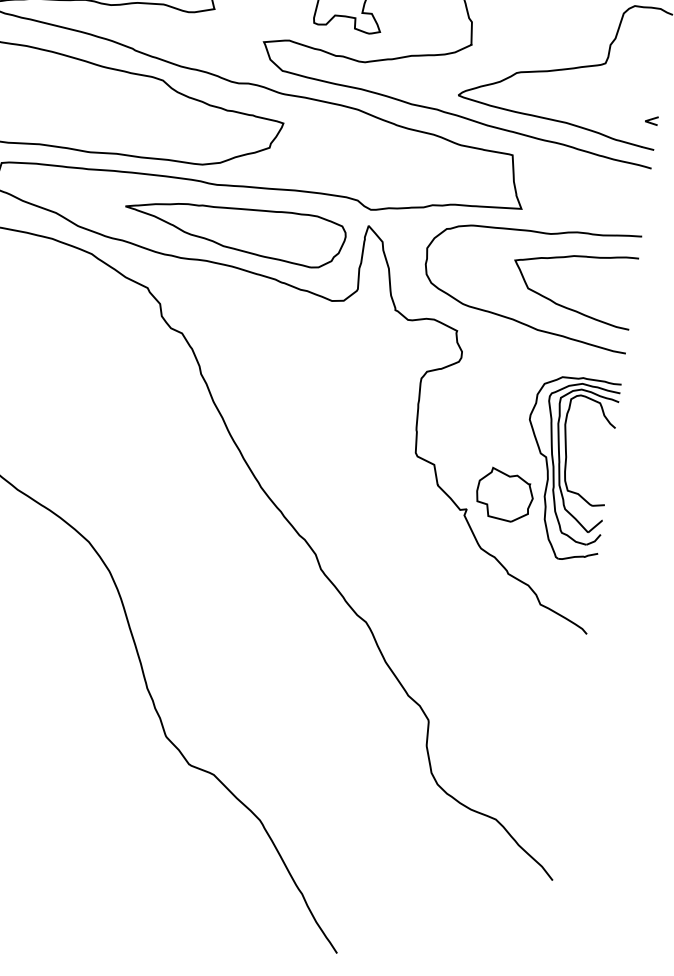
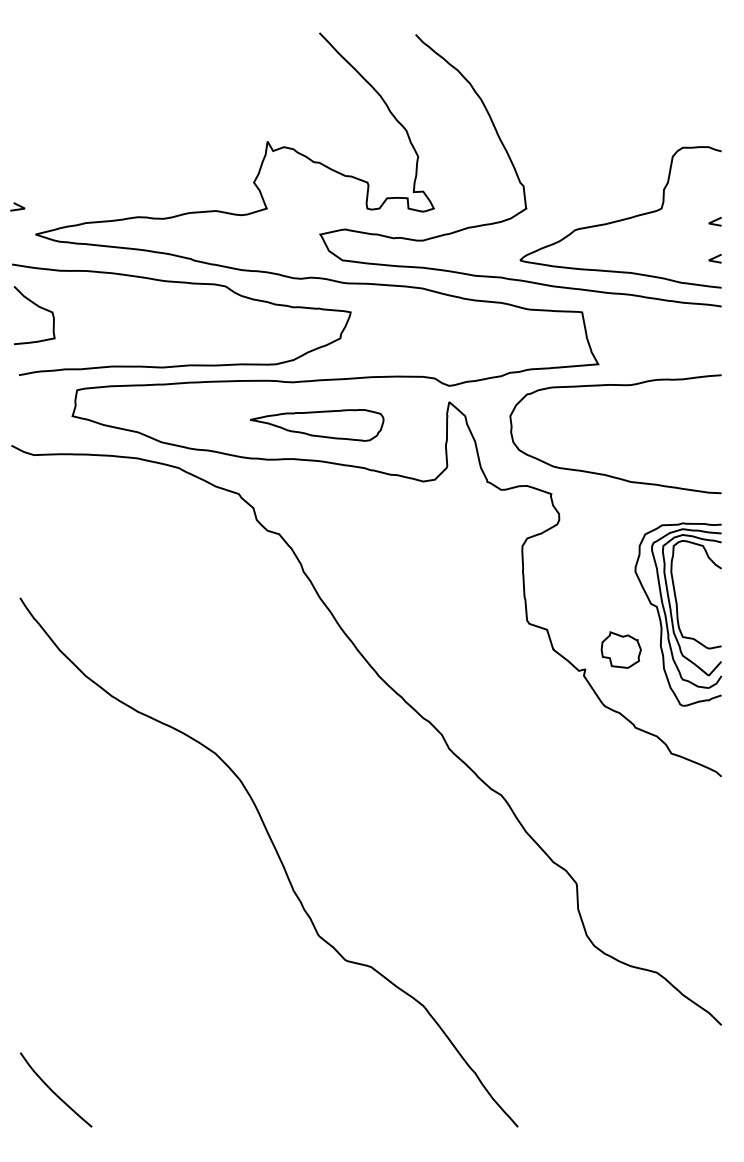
line: (656, 83) -> (714, 221), added
part: (233, 230) -> (316, 425), size x0.6
curve: (564, 305) -> (654, 454), removed
part: (505, 494) -> (621, 649), size x0.7

